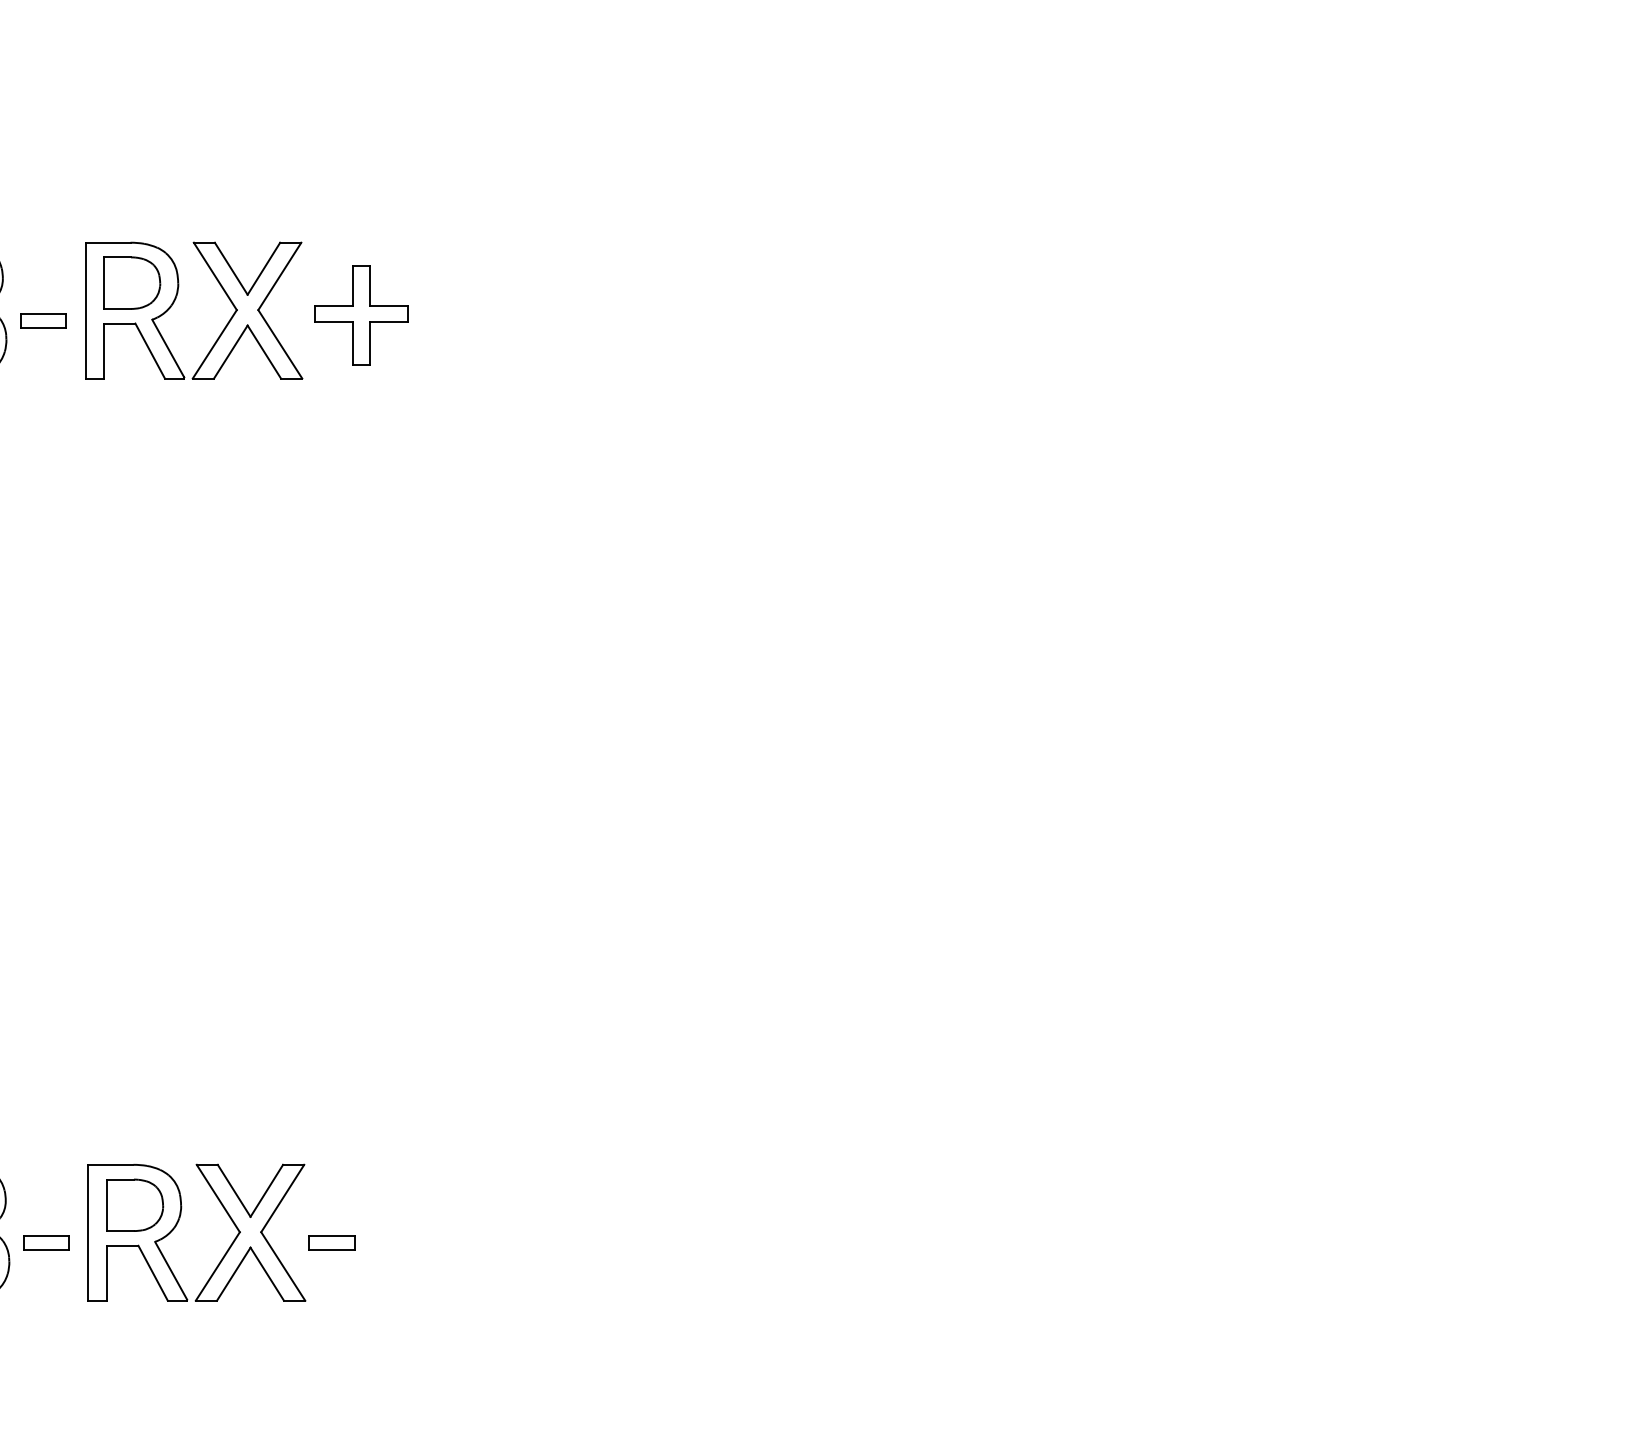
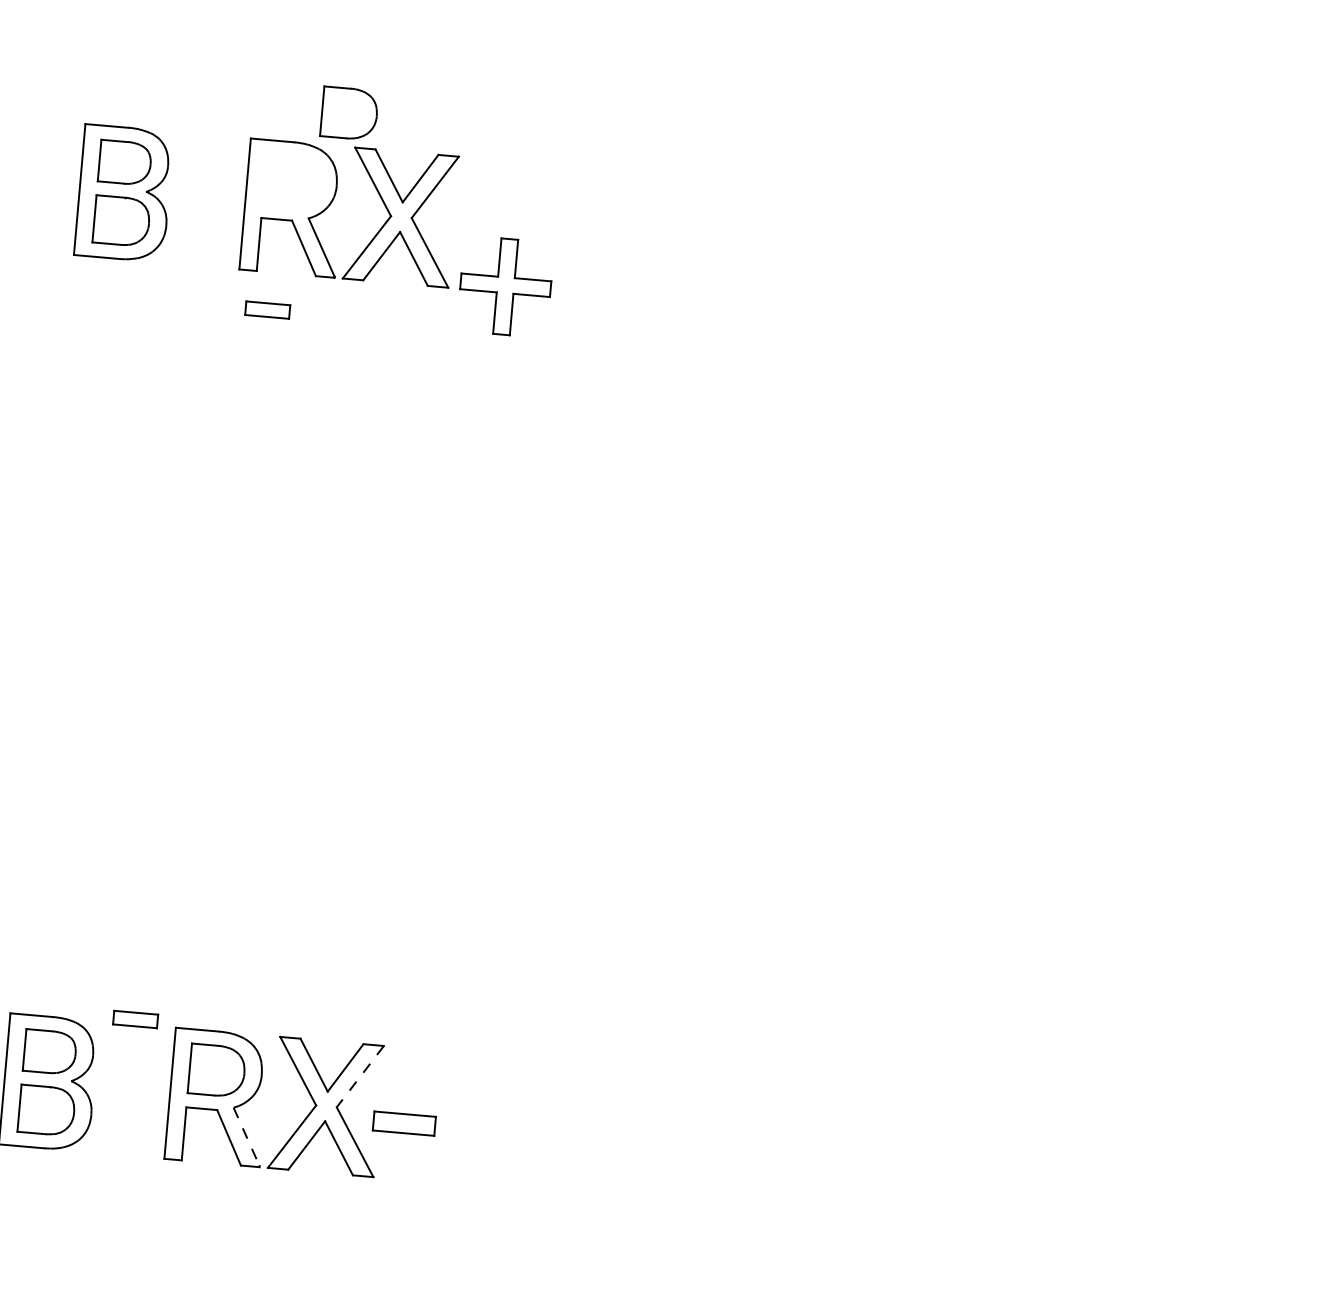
part: (132, 282) -> (350, 112), moved
part: (361, 315) -> (505, 286), moved
part: (43, 320) -> (267, 309), moved
line: (282, 1198) -> (360, 1076), solid -> dashed
part: (46, 1242) -> (135, 1019), moved
part: (331, 1242) -> (403, 1123), size x1.4
line: (171, 1270) -> (247, 1136), solid -> dashed

